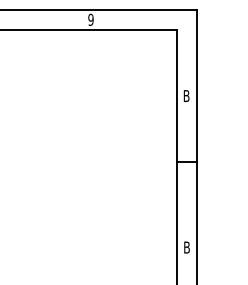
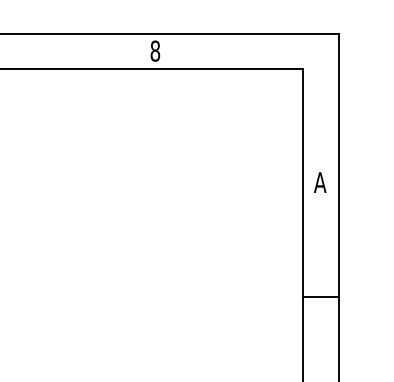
text: (90, 19) -> (154, 50), 9 -> 8
text: (186, 95) -> (320, 181), B -> A

